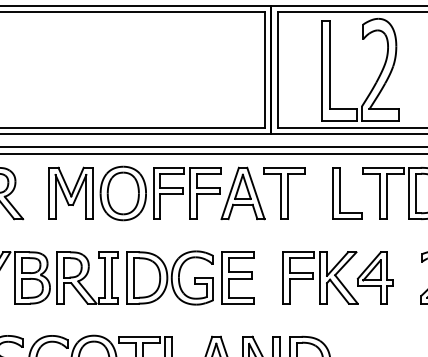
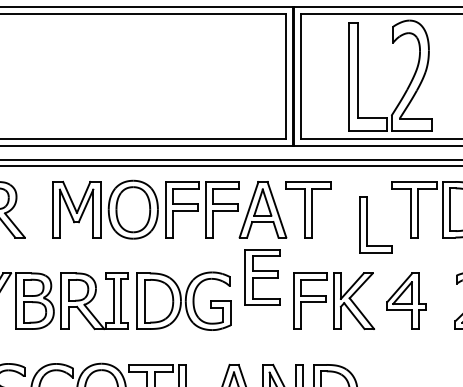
part: (340, 193) -> (368, 224), moved
part: (237, 277) -> (262, 276), moved
part: (320, 277) -> (333, 300), moved

